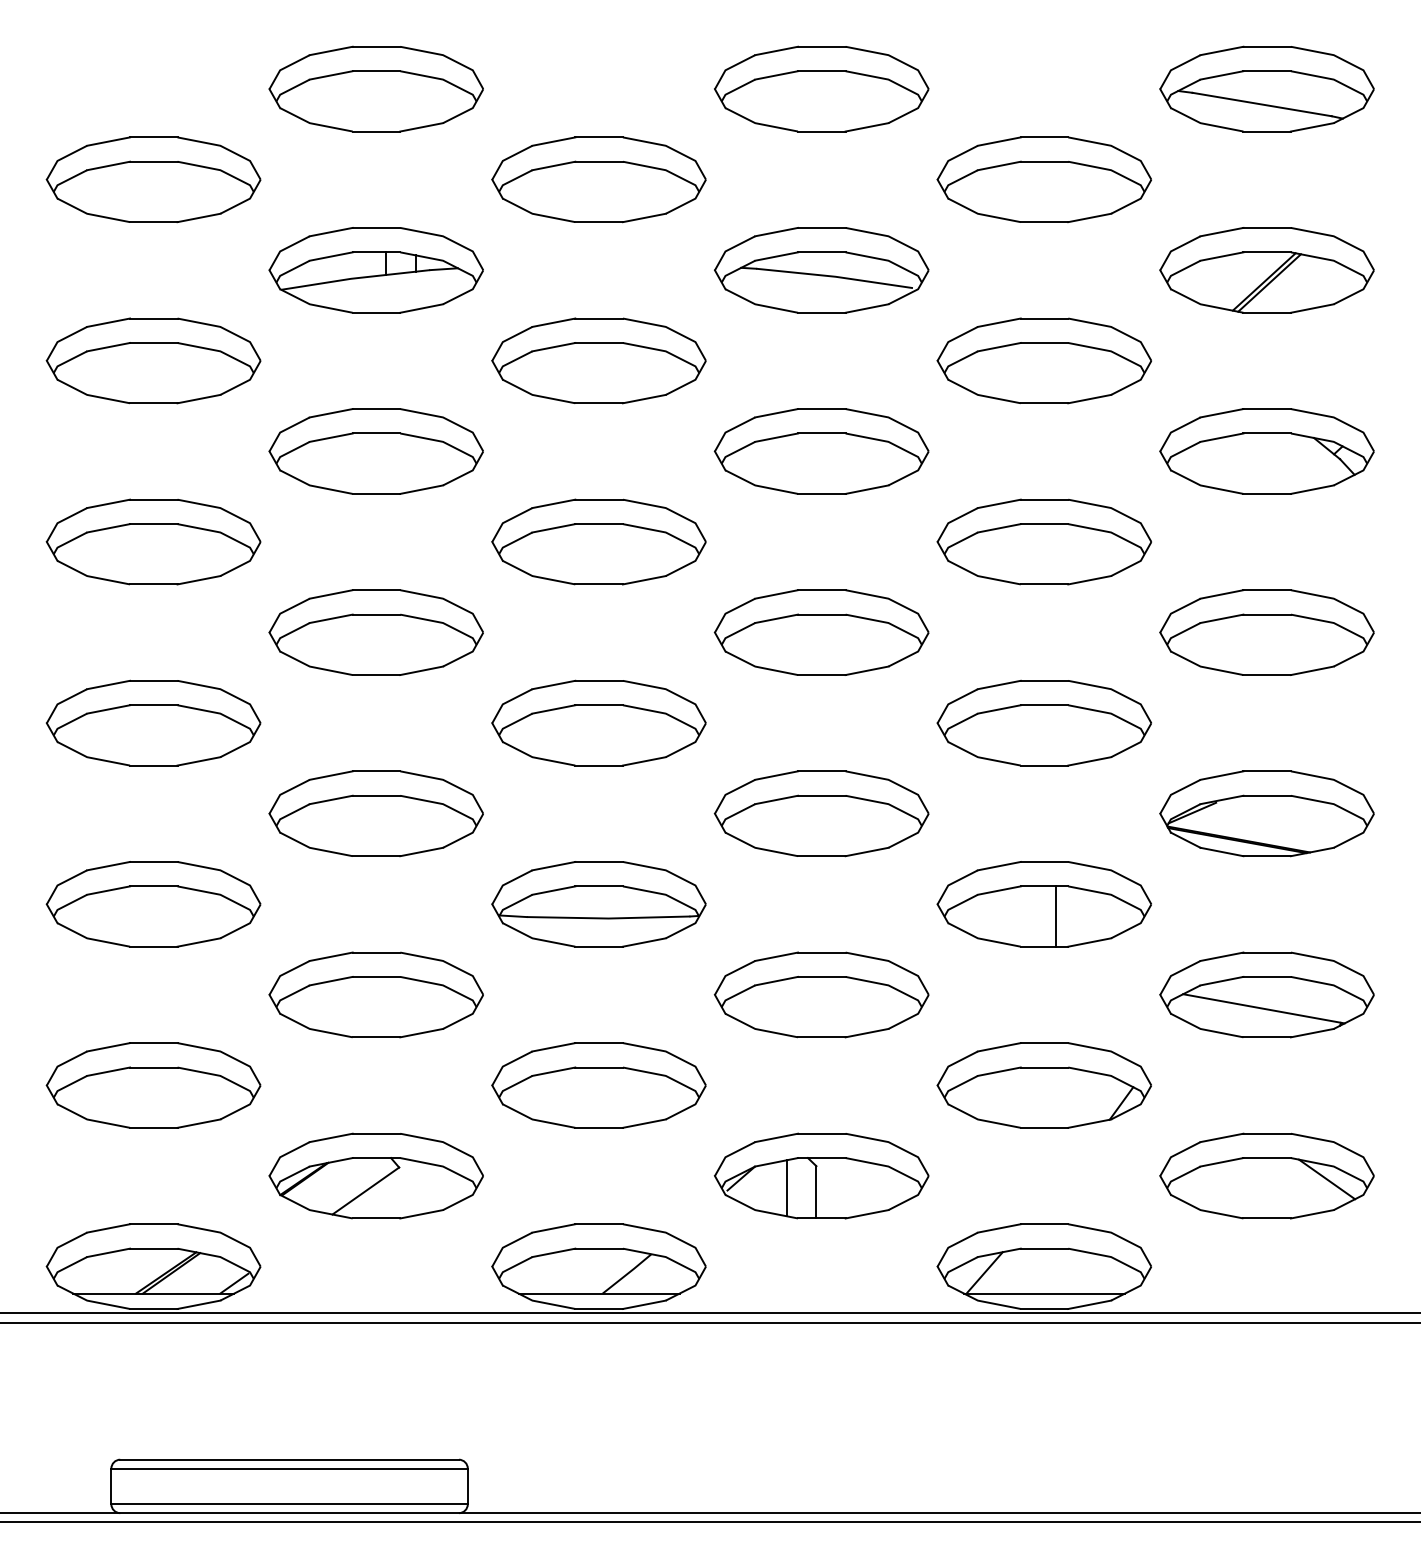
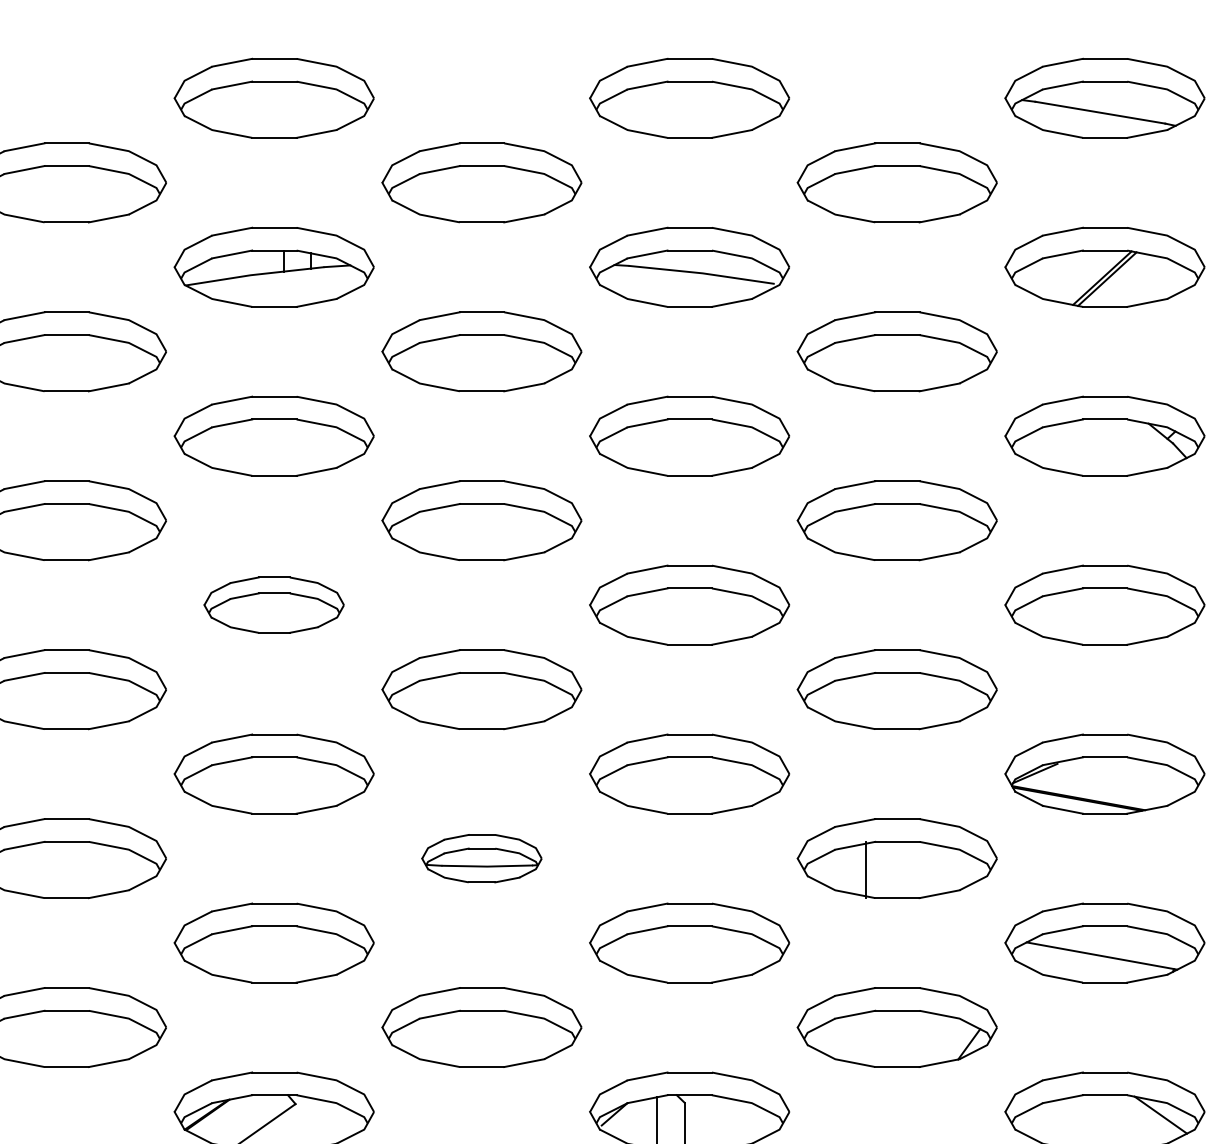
part: (375, 632) -> (273, 605), size x0.7
part: (598, 904) -> (481, 858), size x0.6
line: (1056, 916) -> (866, 869), moved

